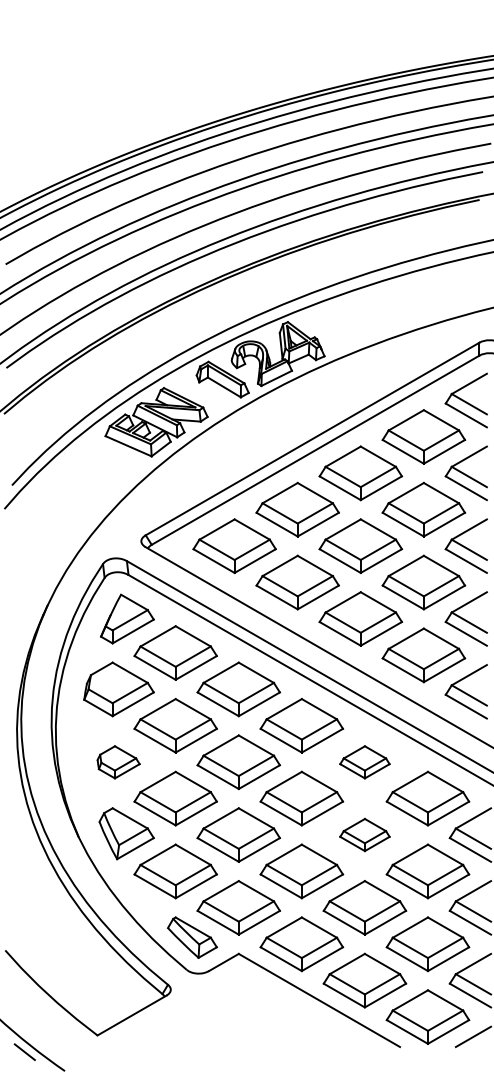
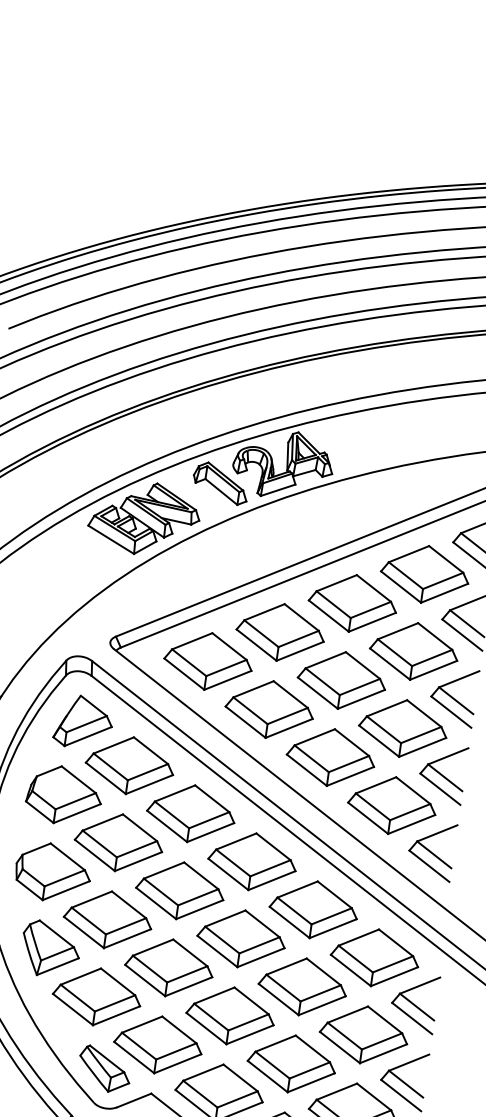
part: (118, 762) -> (52, 872), size x1.67
part: (364, 762) -> (313, 910), size x1.67
part: (364, 834) -> (302, 986), size x1.67

